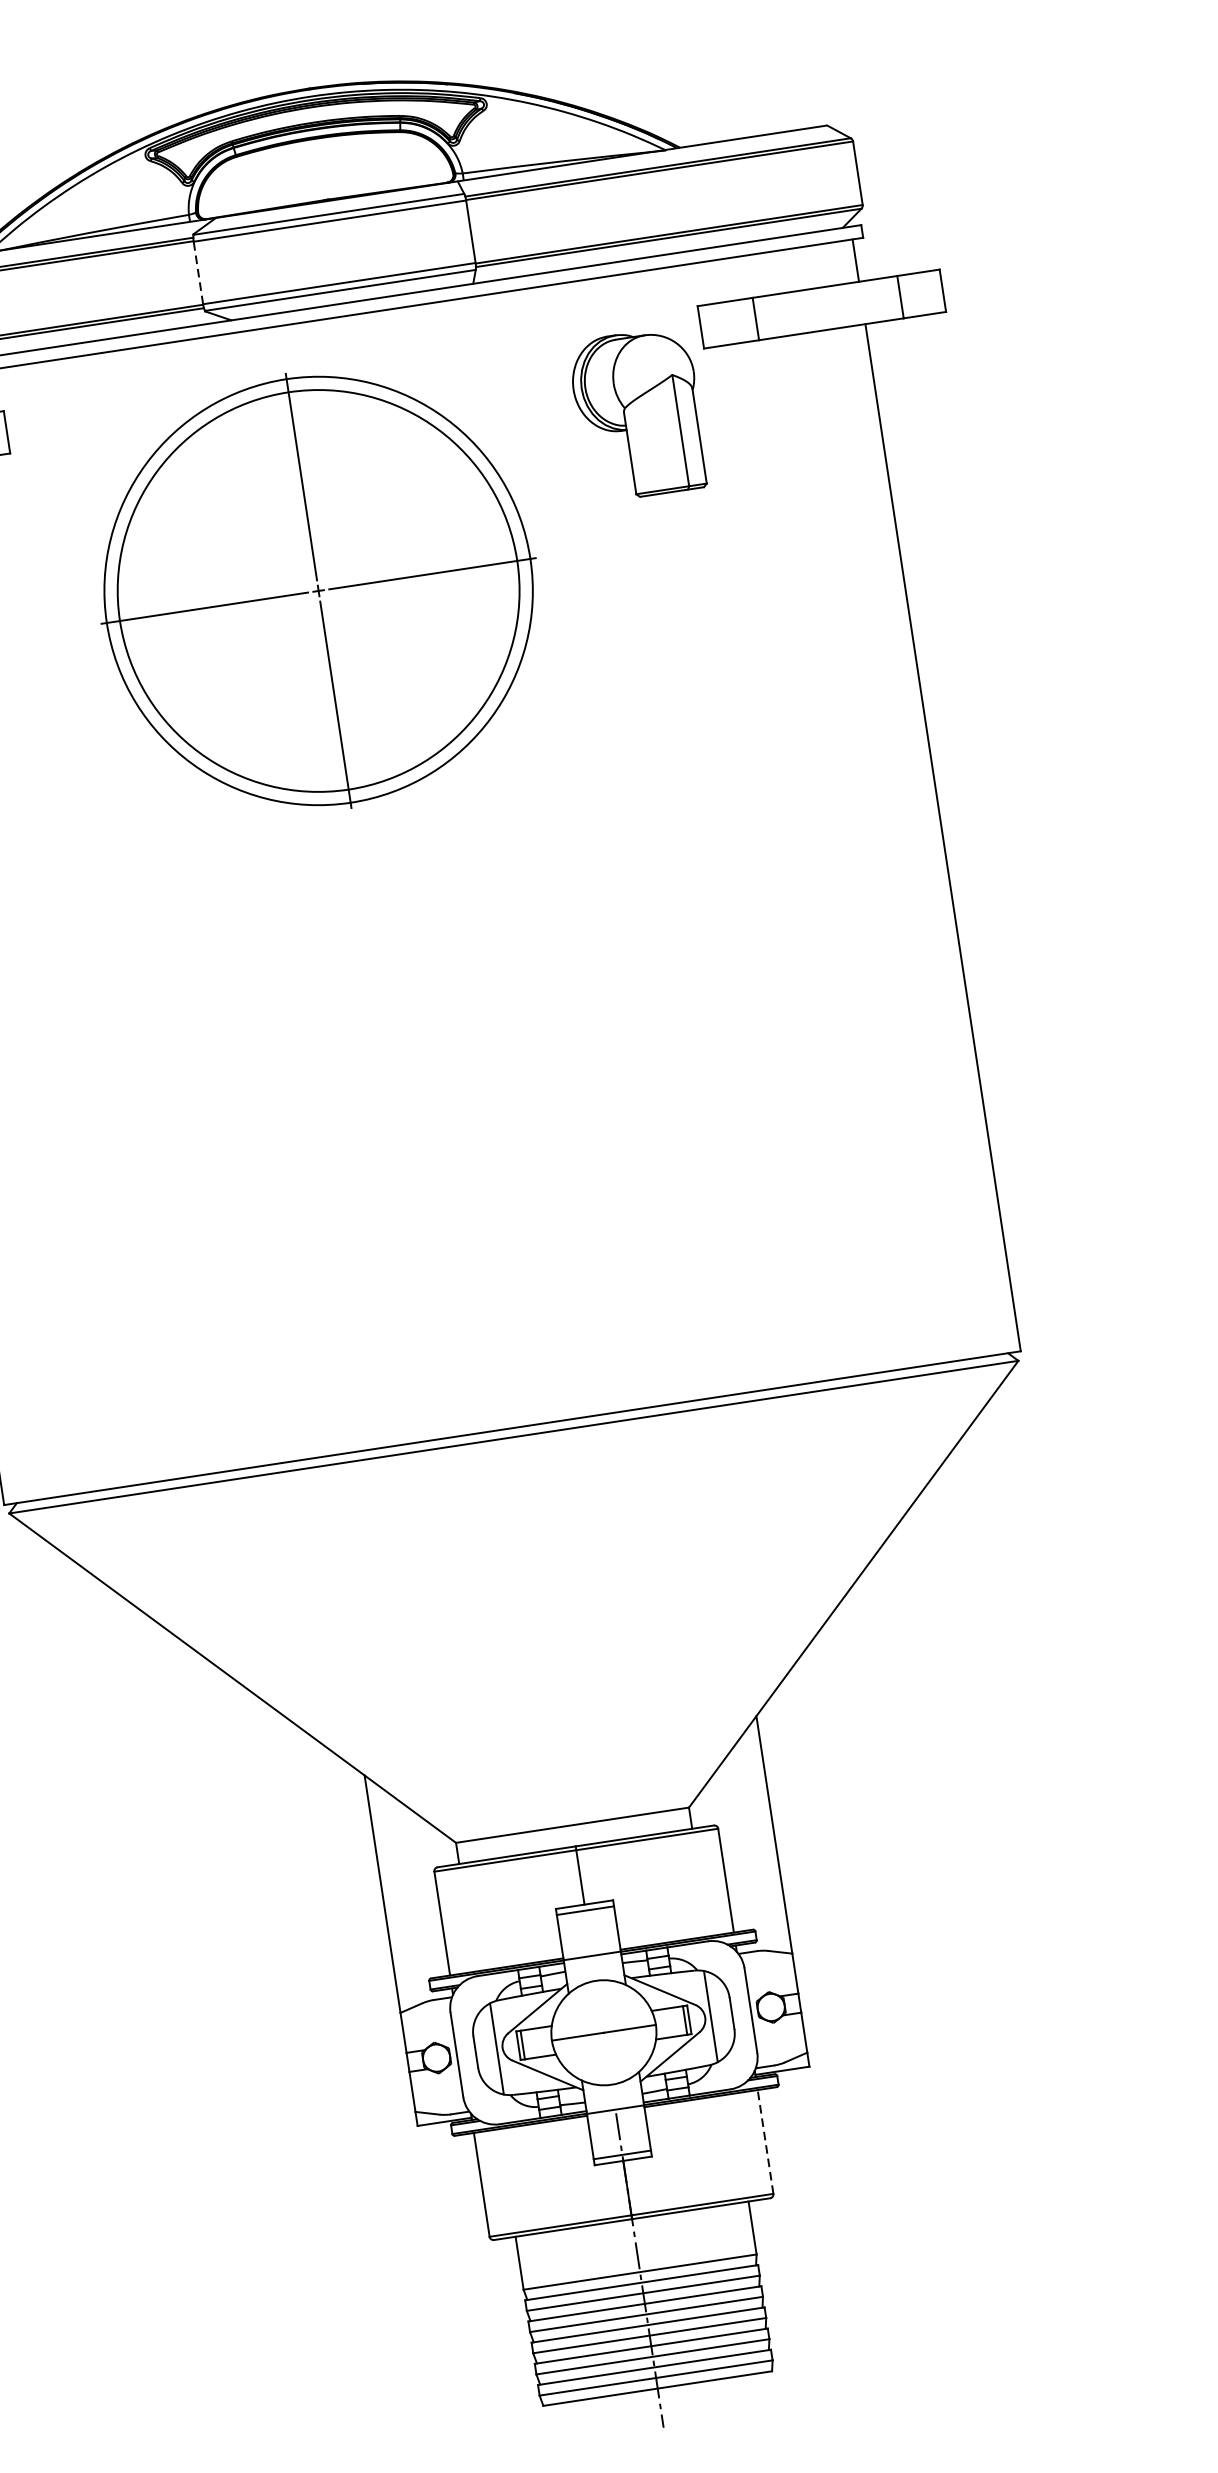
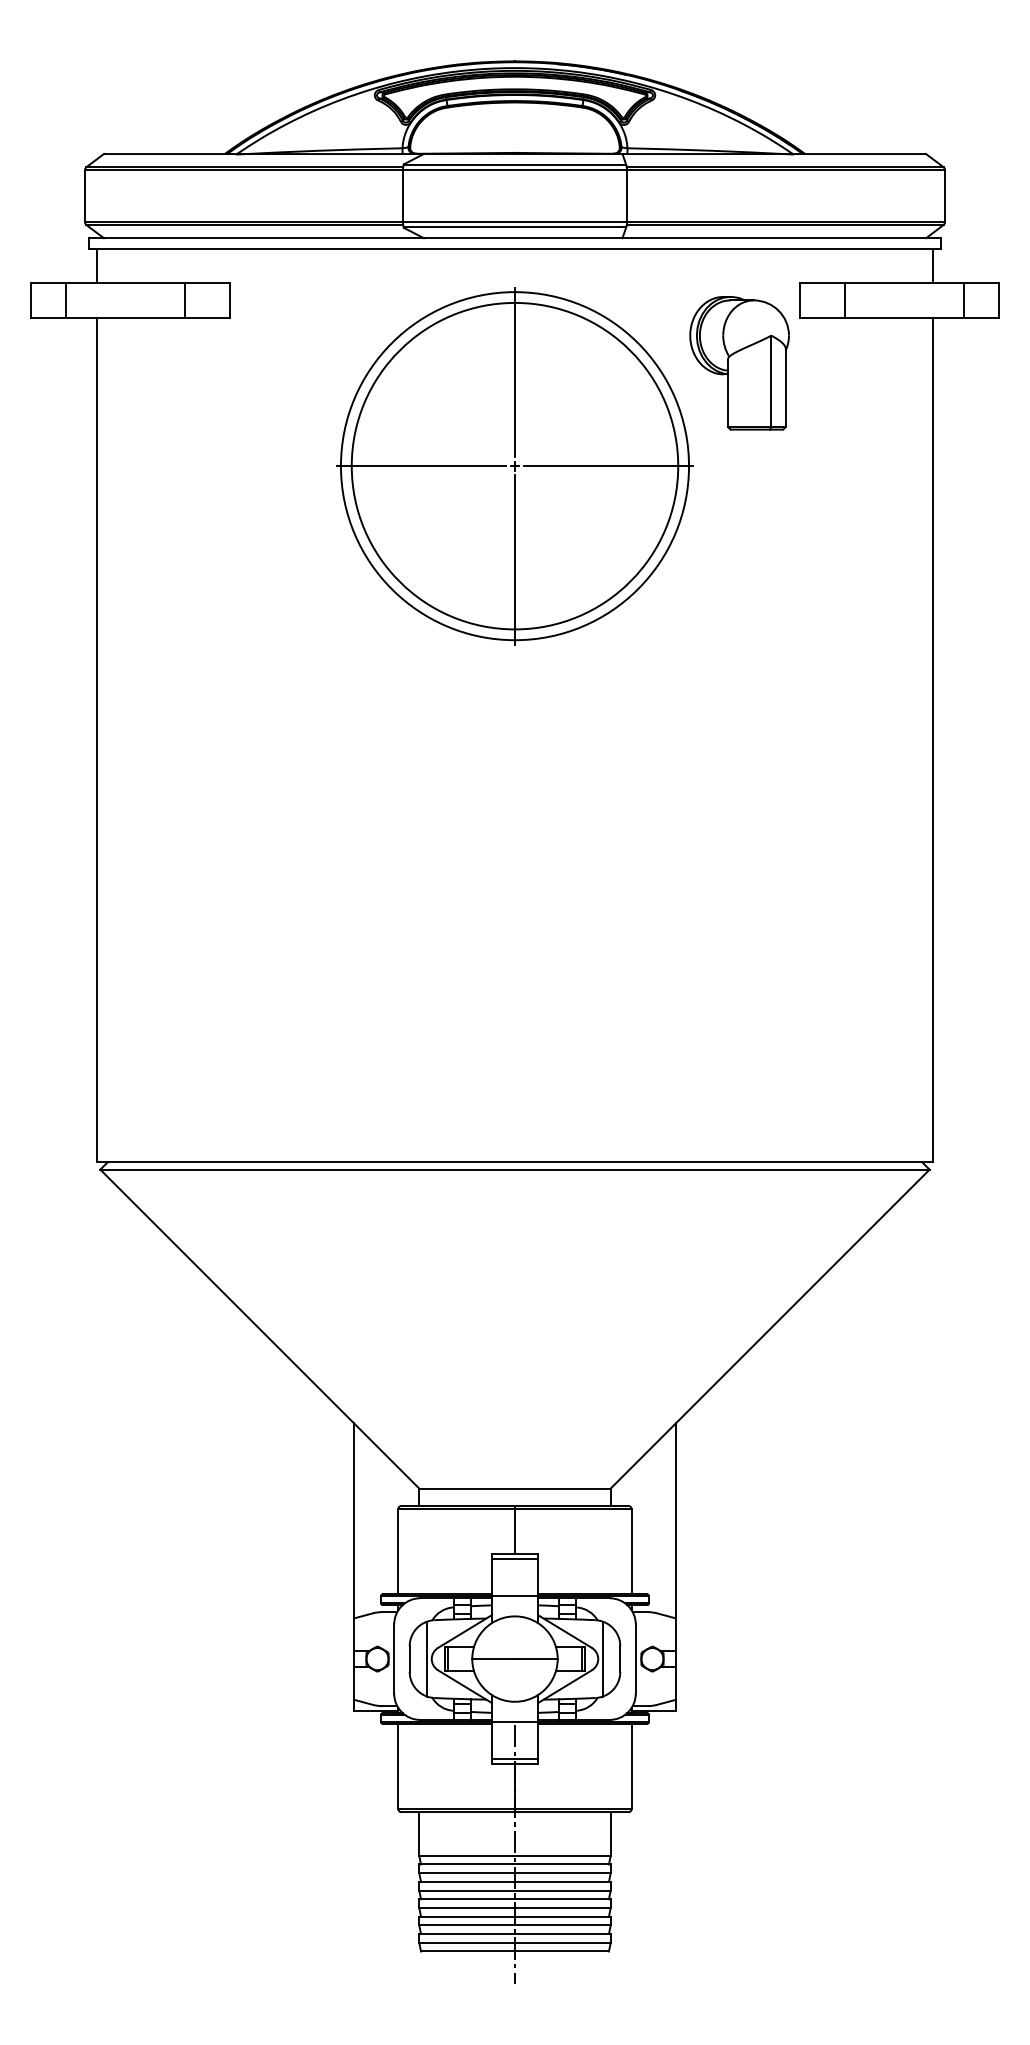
line: (199, 273) -> (403, 196), dashed -> solid
part: (318, 591) -> (514, 466), moved
line: (765, 2142) -> (631, 1766), dashed -> solid

